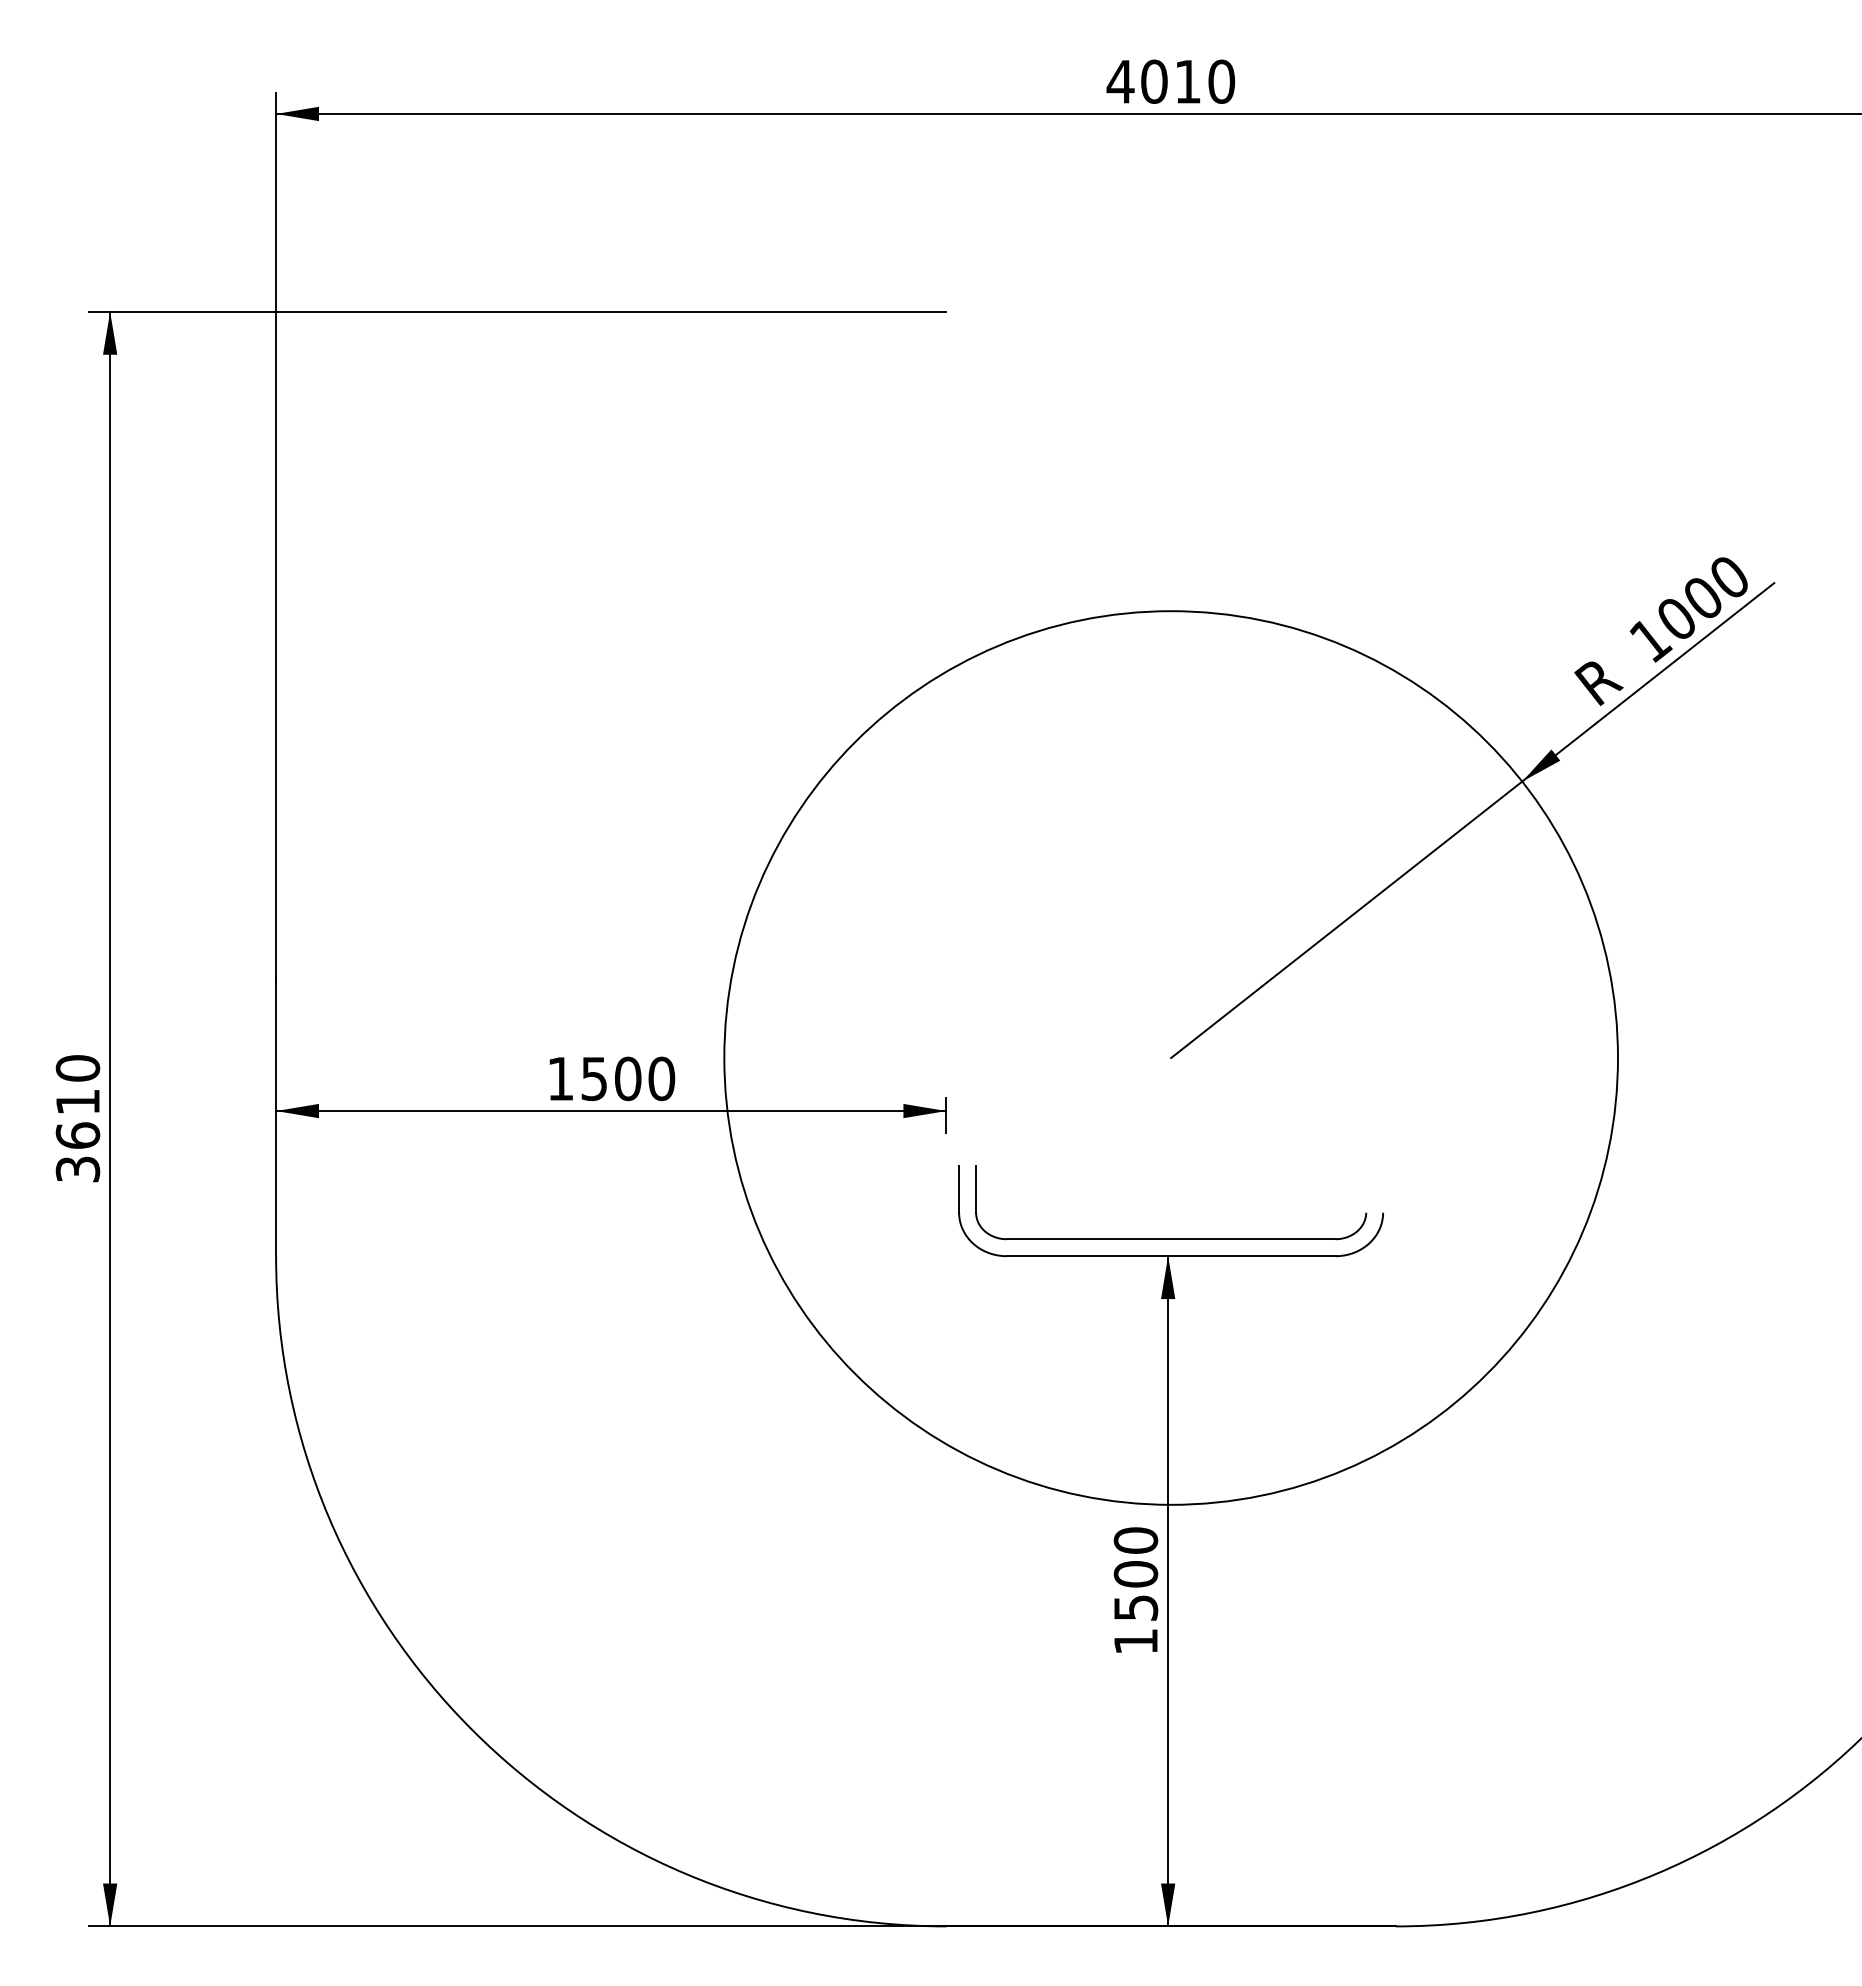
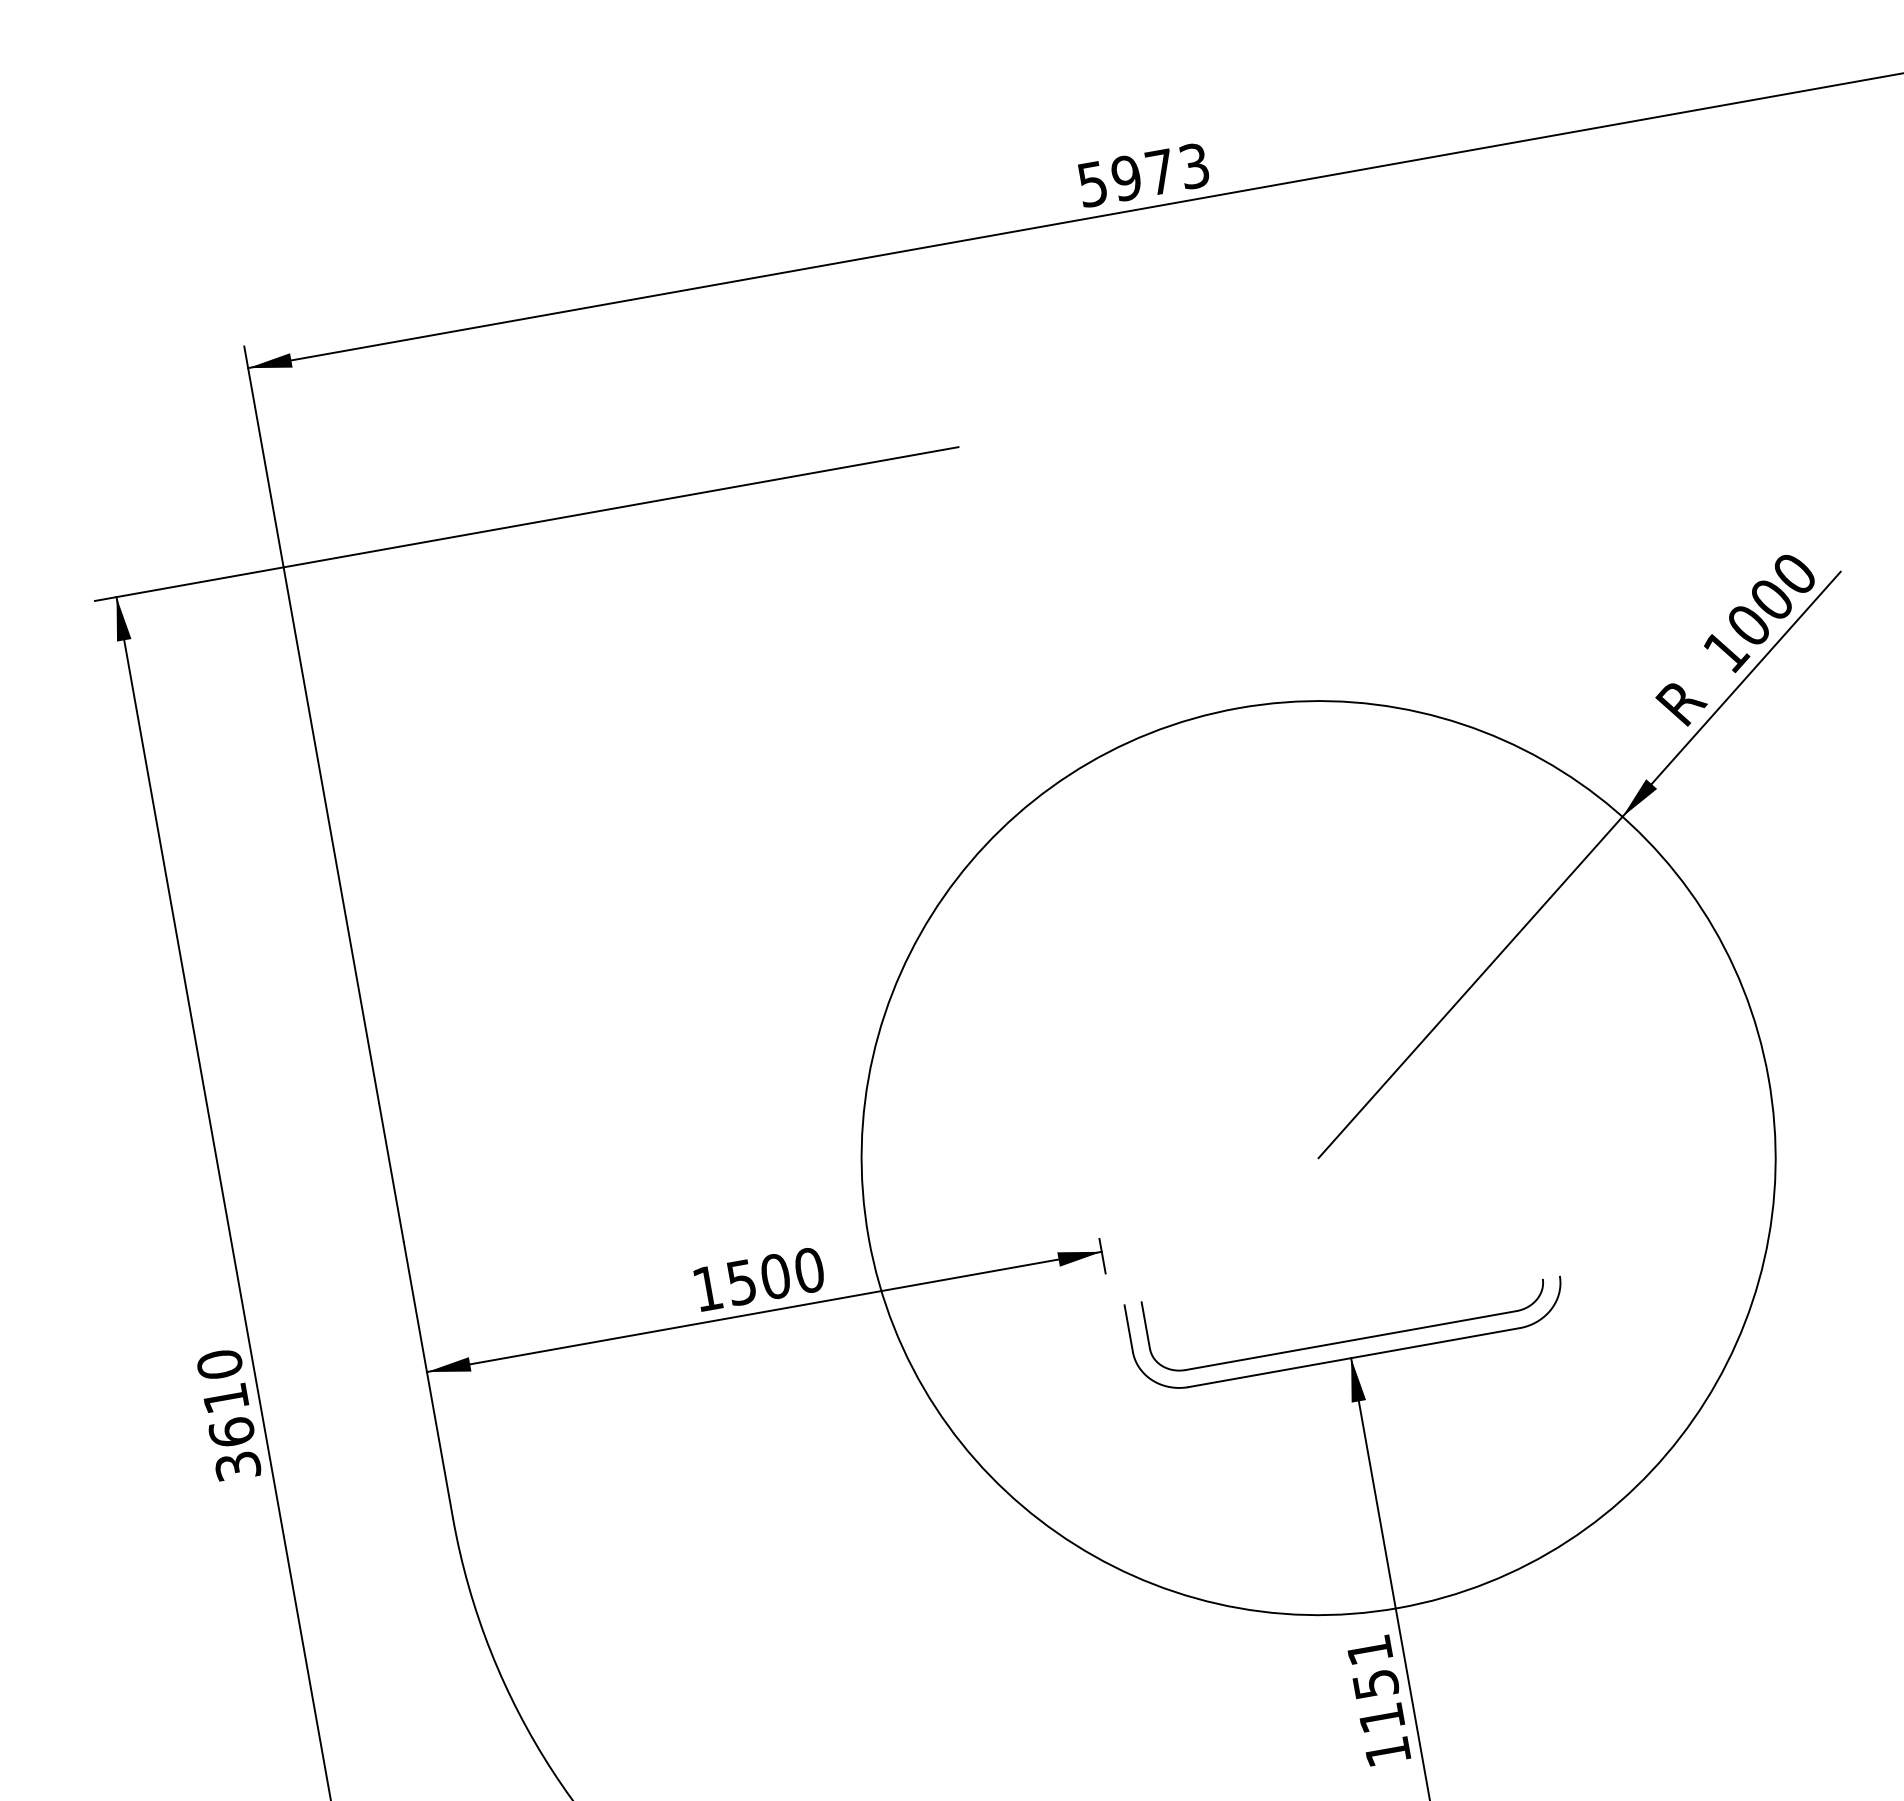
text: (1170, 81) -> (1142, 175), 4010 -> 5973
text: (1135, 1573) -> (1375, 1683), 1500 -> 1151

